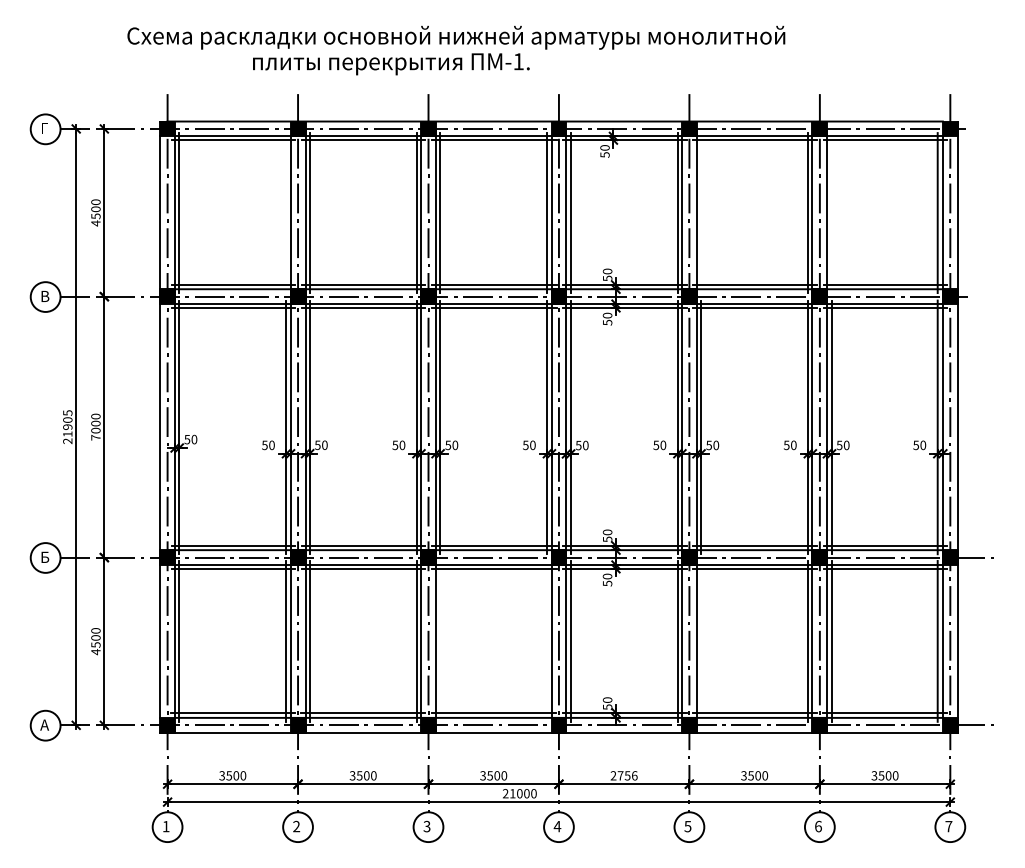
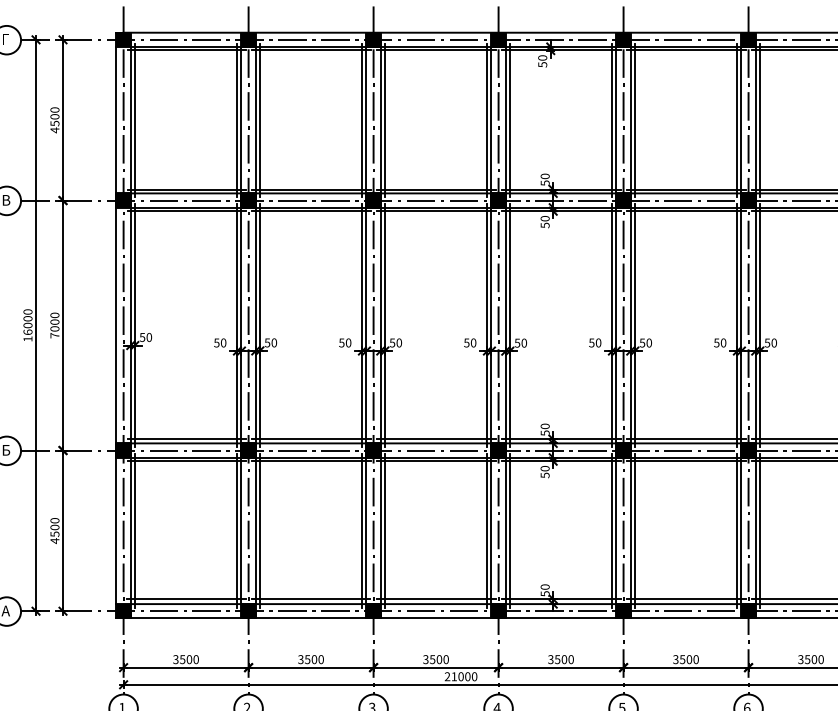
line: (286, 213) -> (237, 120), added
line: (701, 213) -> (635, 120), added
line: (831, 213) -> (759, 120), added
text: (67, 427) -> (27, 325), 21905 -> 16000
line: (440, 640) -> (385, 529), added
line: (547, 640) -> (487, 529), added
line: (701, 640) -> (635, 529), added
text: (623, 775) -> (560, 659), 2756 -> 3500

